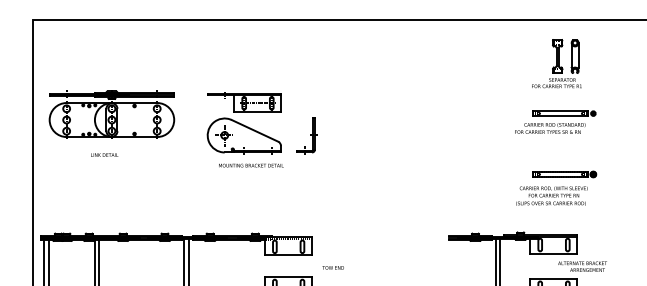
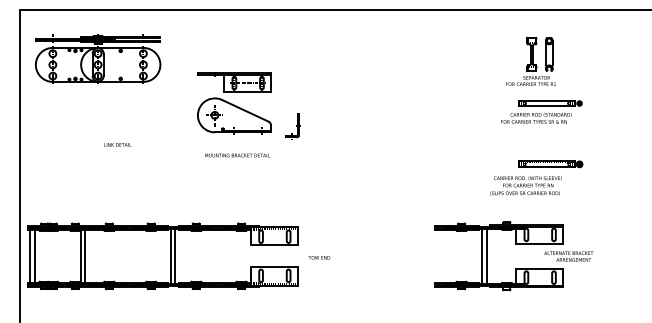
part: (556, 62) -> (530, 60), moved
part: (112, 113) -> (98, 58), moved
part: (244, 123) -> (234, 103), moved
part: (306, 135) -> (292, 125), size x0.7
text: (104, 154) -> (117, 144), moved
text: (551, 195) -> (525, 185), moved

